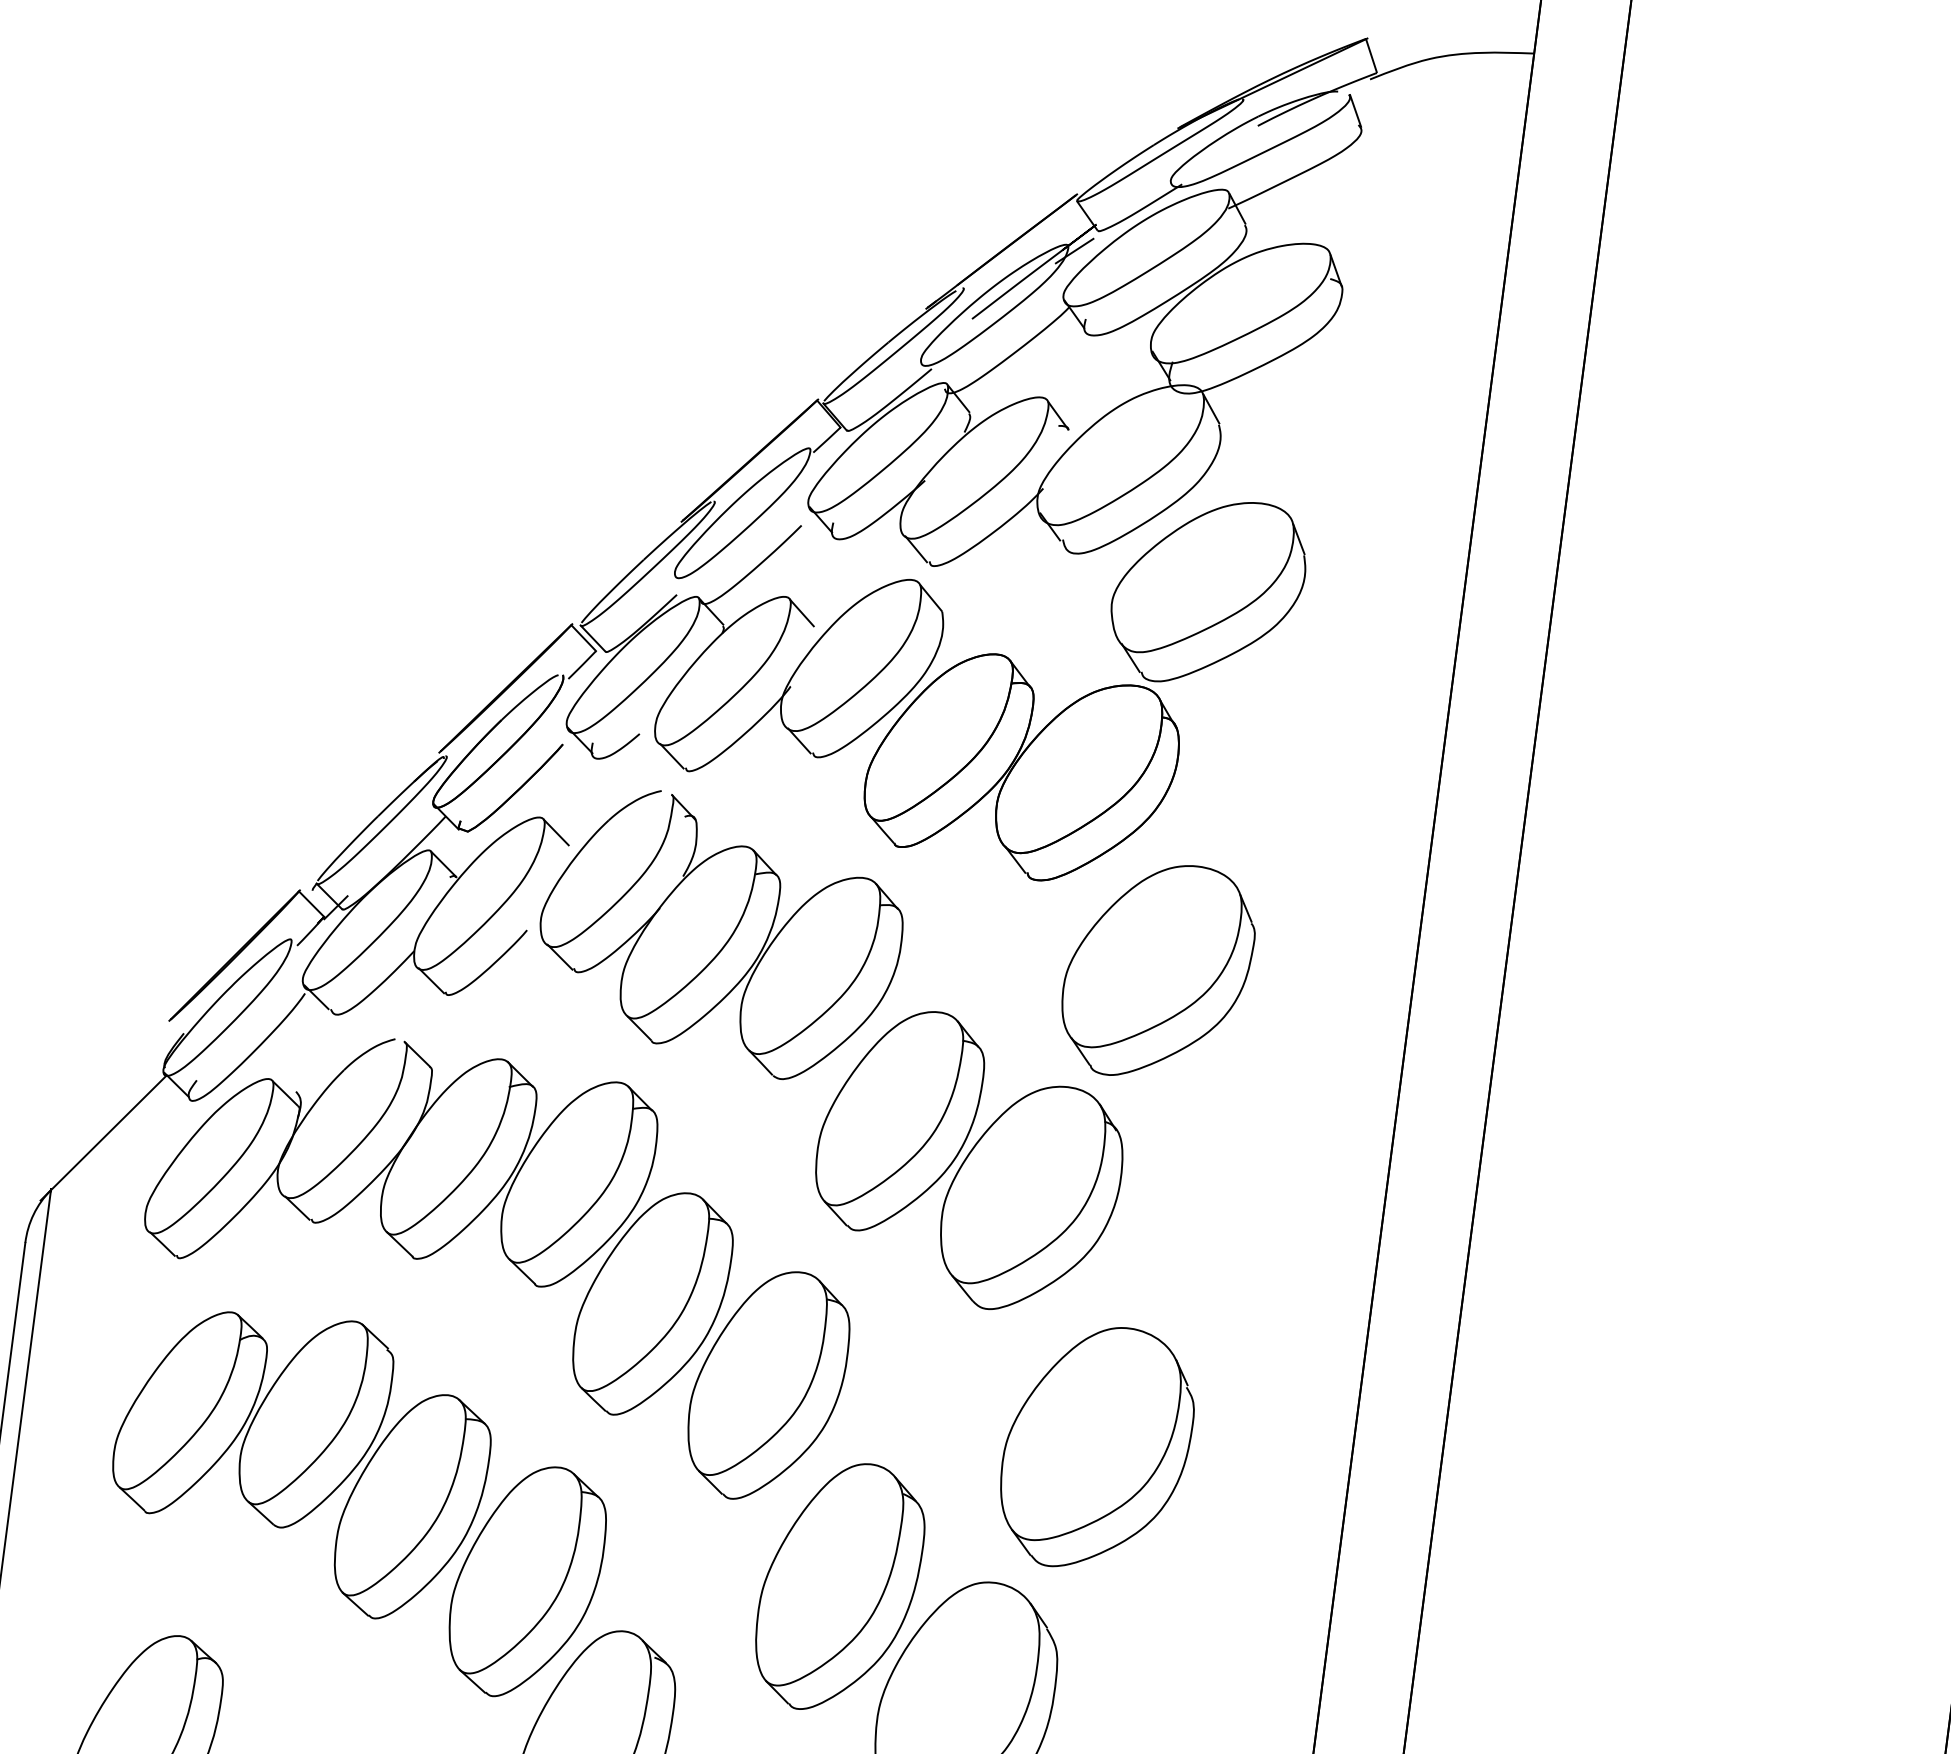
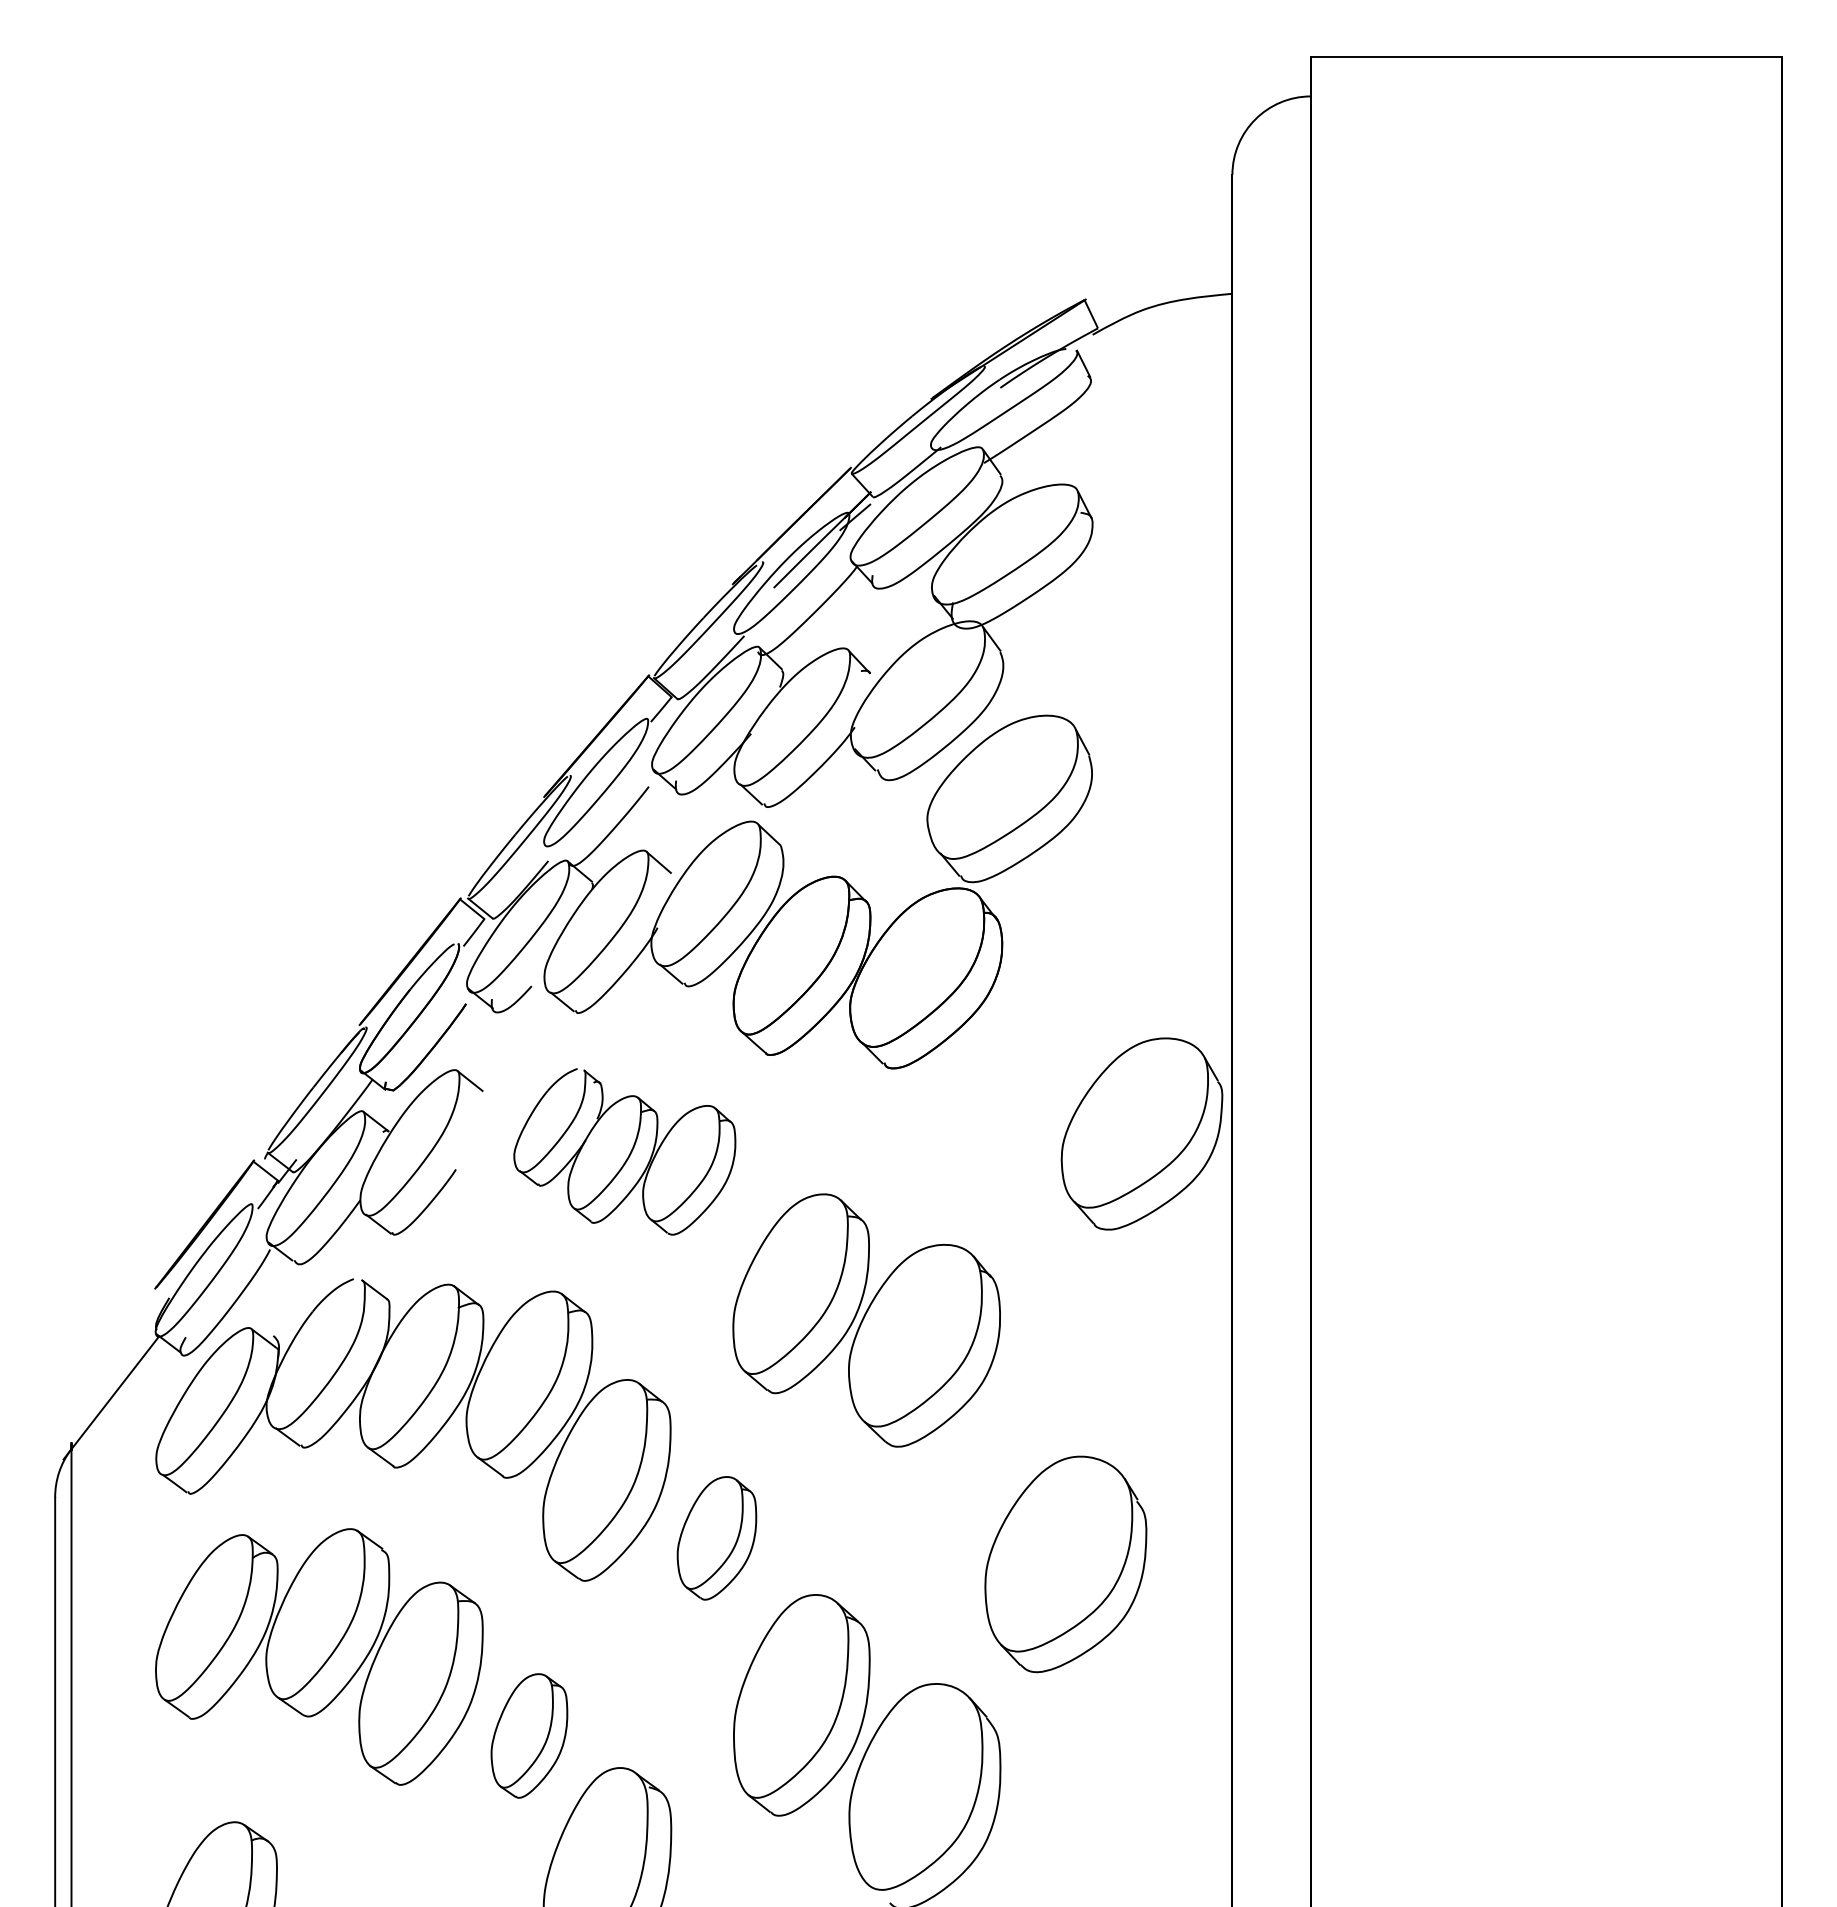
part: (720, 934) -> (624, 1151), size x0.7
part: (1157, 970) -> (1141, 1133), moved
part: (767, 1386) -> (716, 1538), size x0.6
part: (1096, 1448) -> (1065, 1564), moved
part: (527, 1581) -> (529, 1735), size x0.6

